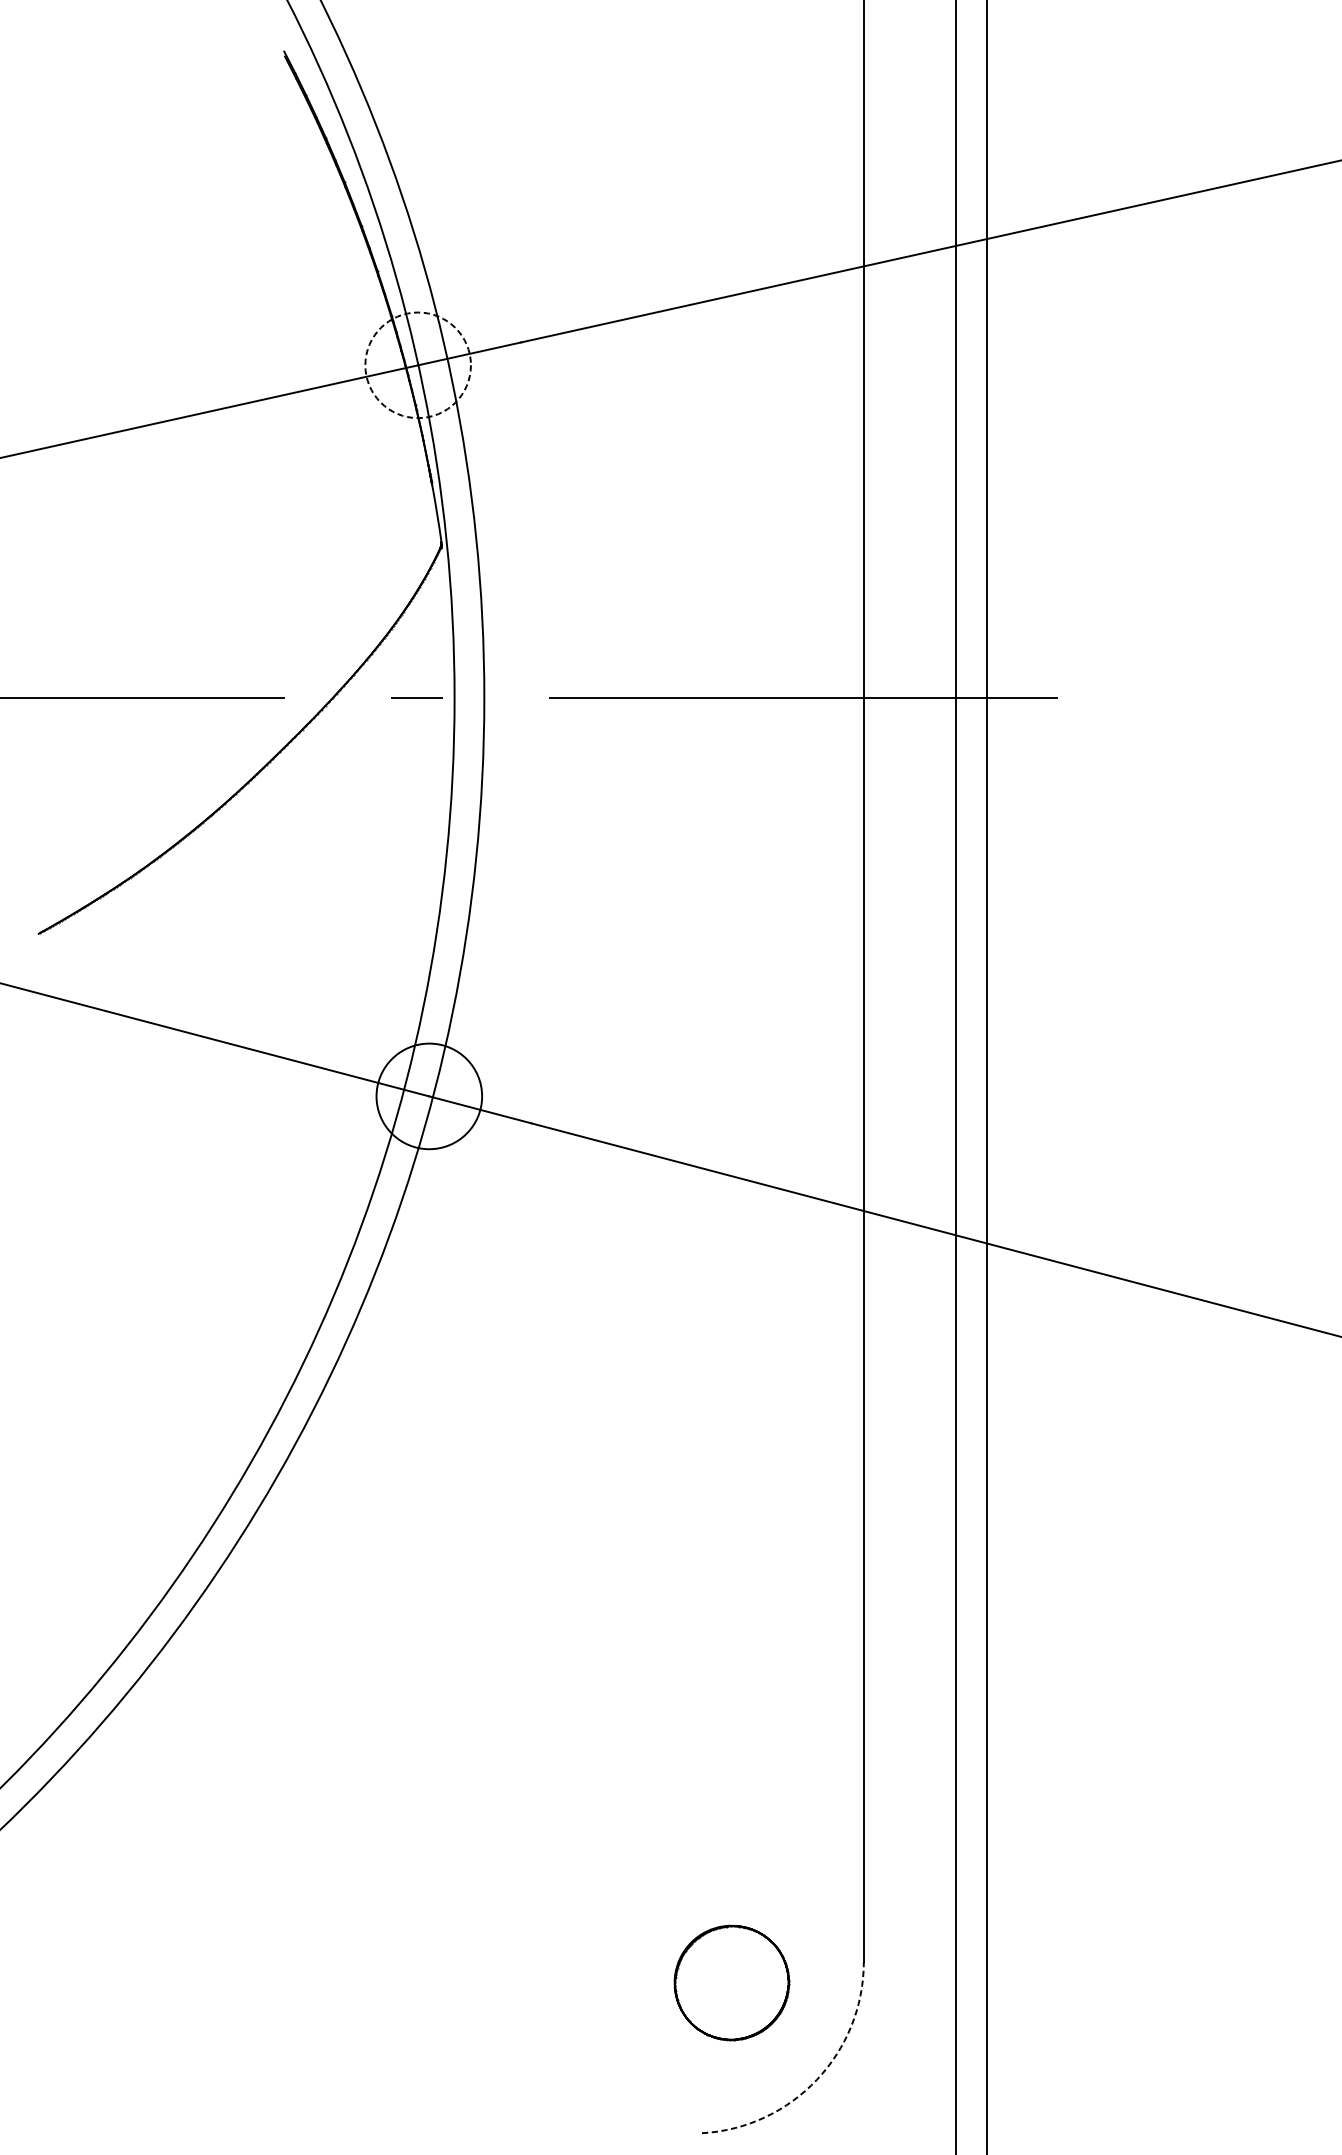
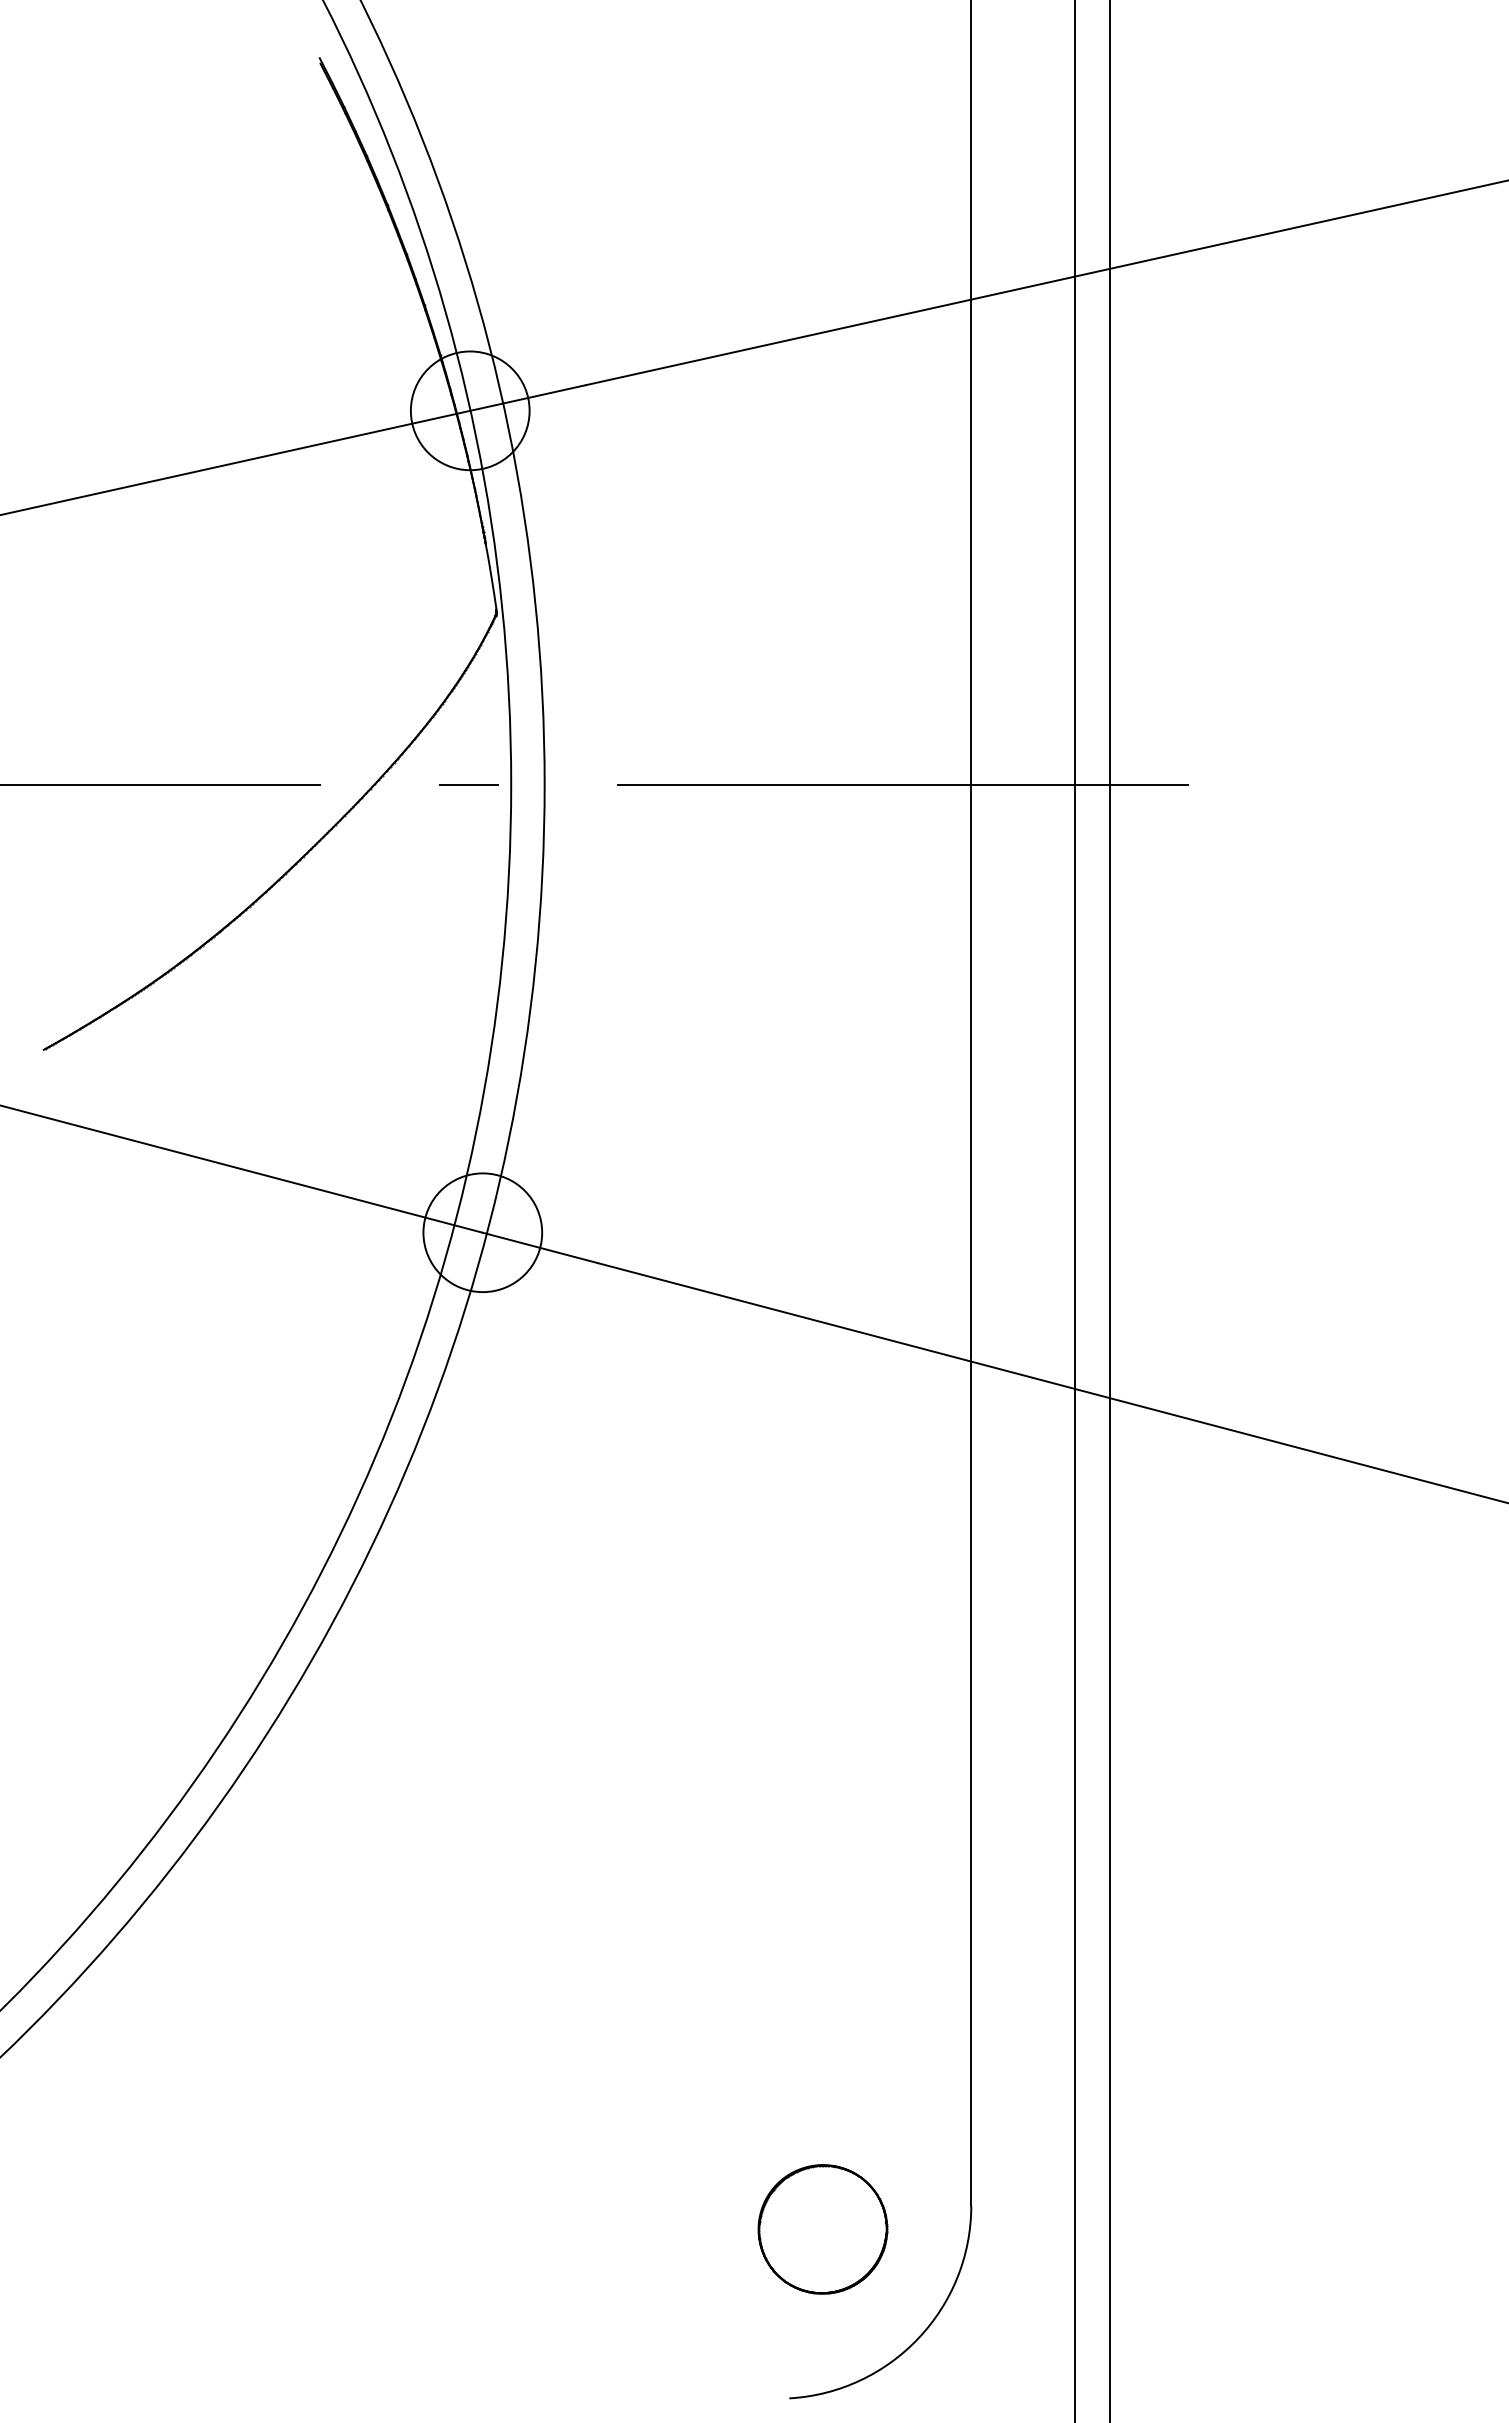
circle: (417, 365) -> (469, 410), dashed -> solid
arc: (816, 2079) -> (918, 2338), dashed -> solid

